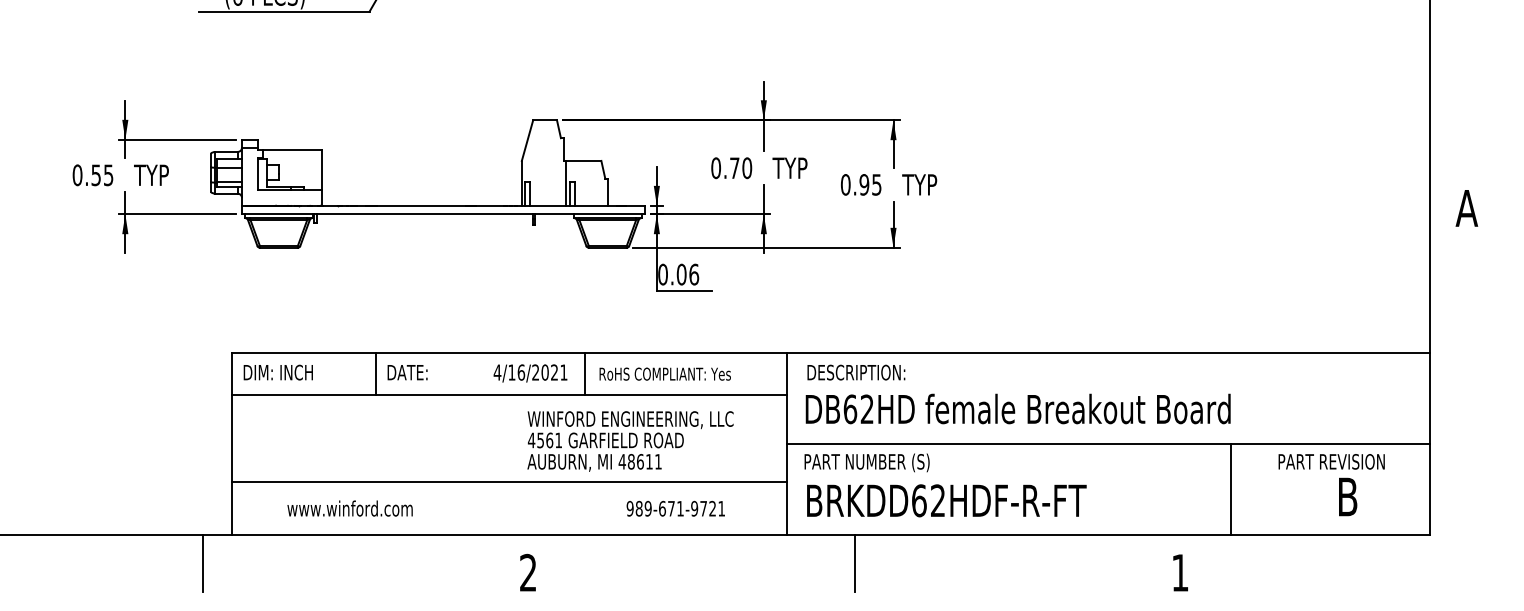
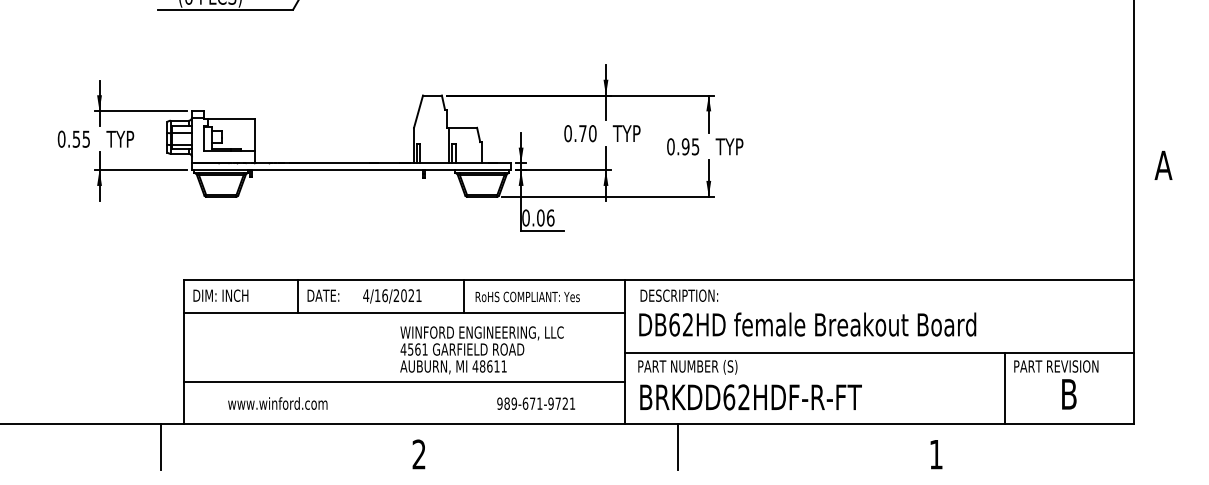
text: (530, 373) -> (392, 296), moved
text: (630, 441) -> (481, 350), moved
line: (1230, 489) -> (1004, 388), moved

